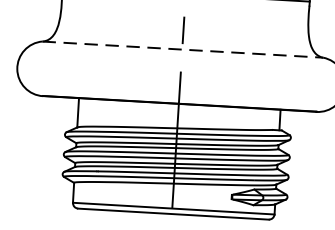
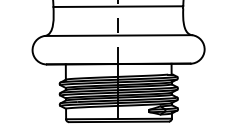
line: (182, 49) -> (118, 35), dashed -> solid

